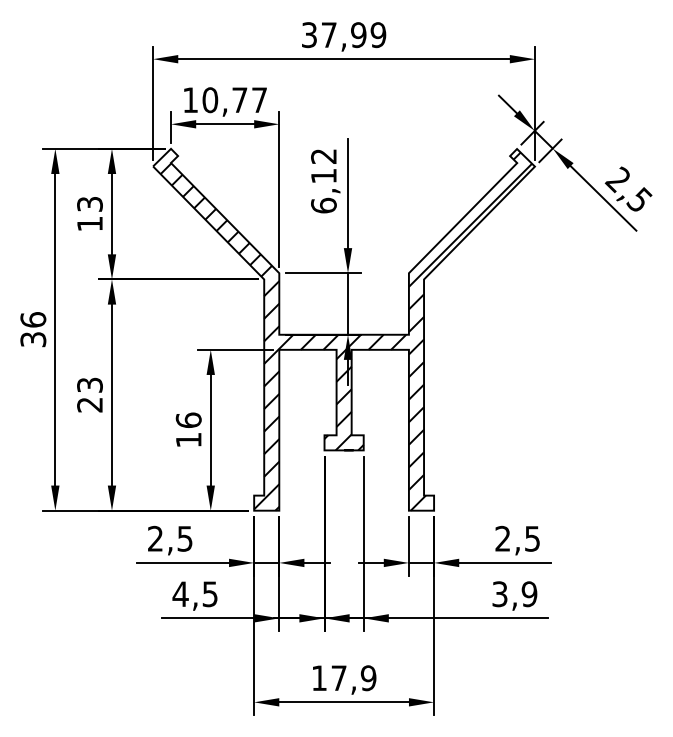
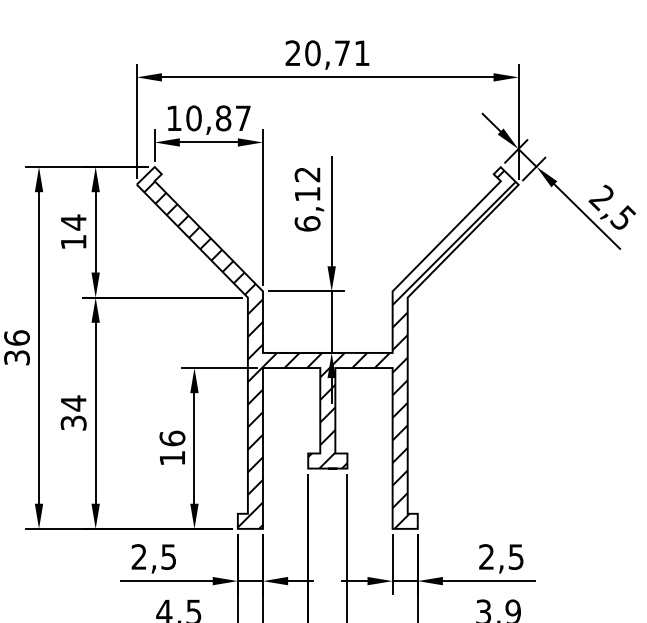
text: (344, 35) -> (328, 53), 37,99 -> 20,71
text: (239, 100) -> (223, 118), 10,77 -> 10,87
text: (89, 204) -> (73, 222), 13 -> 14
text: (89, 394) -> (73, 412), 23 -> 34

